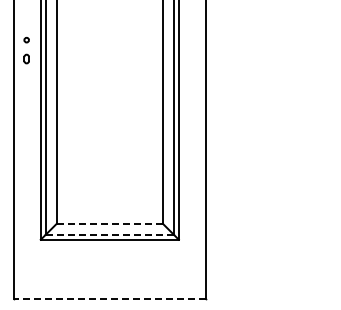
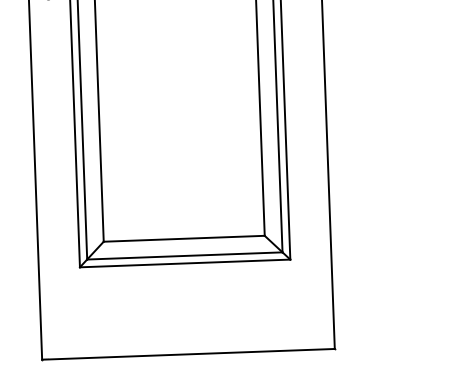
line: (109, 223) -> (183, 238), dashed -> solid
line: (109, 234) -> (184, 255), dashed -> solid
line: (109, 299) -> (187, 354), dashed -> solid

